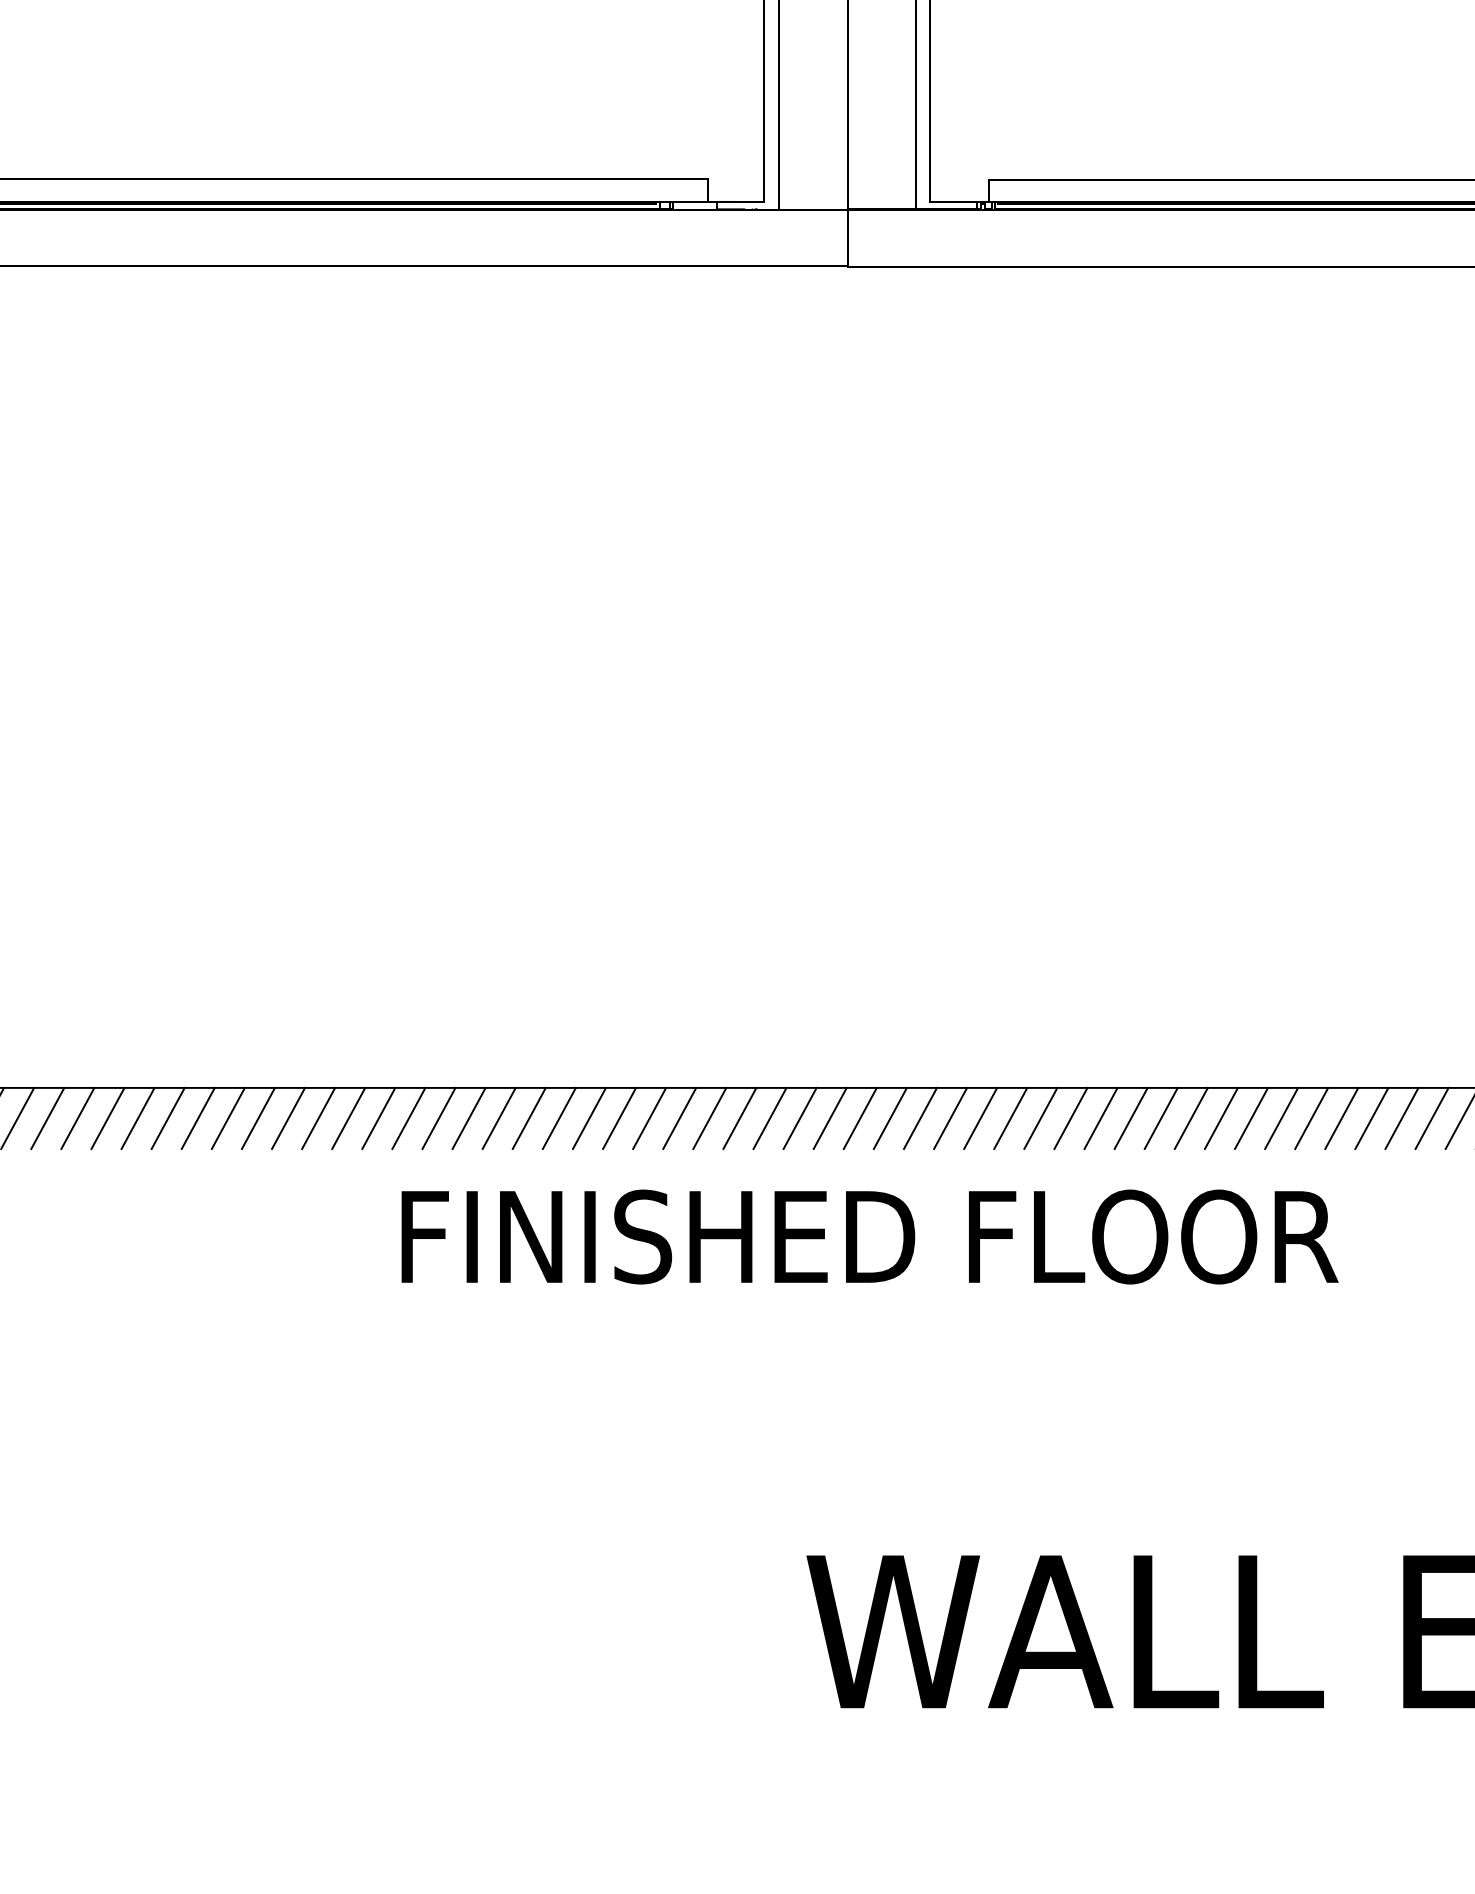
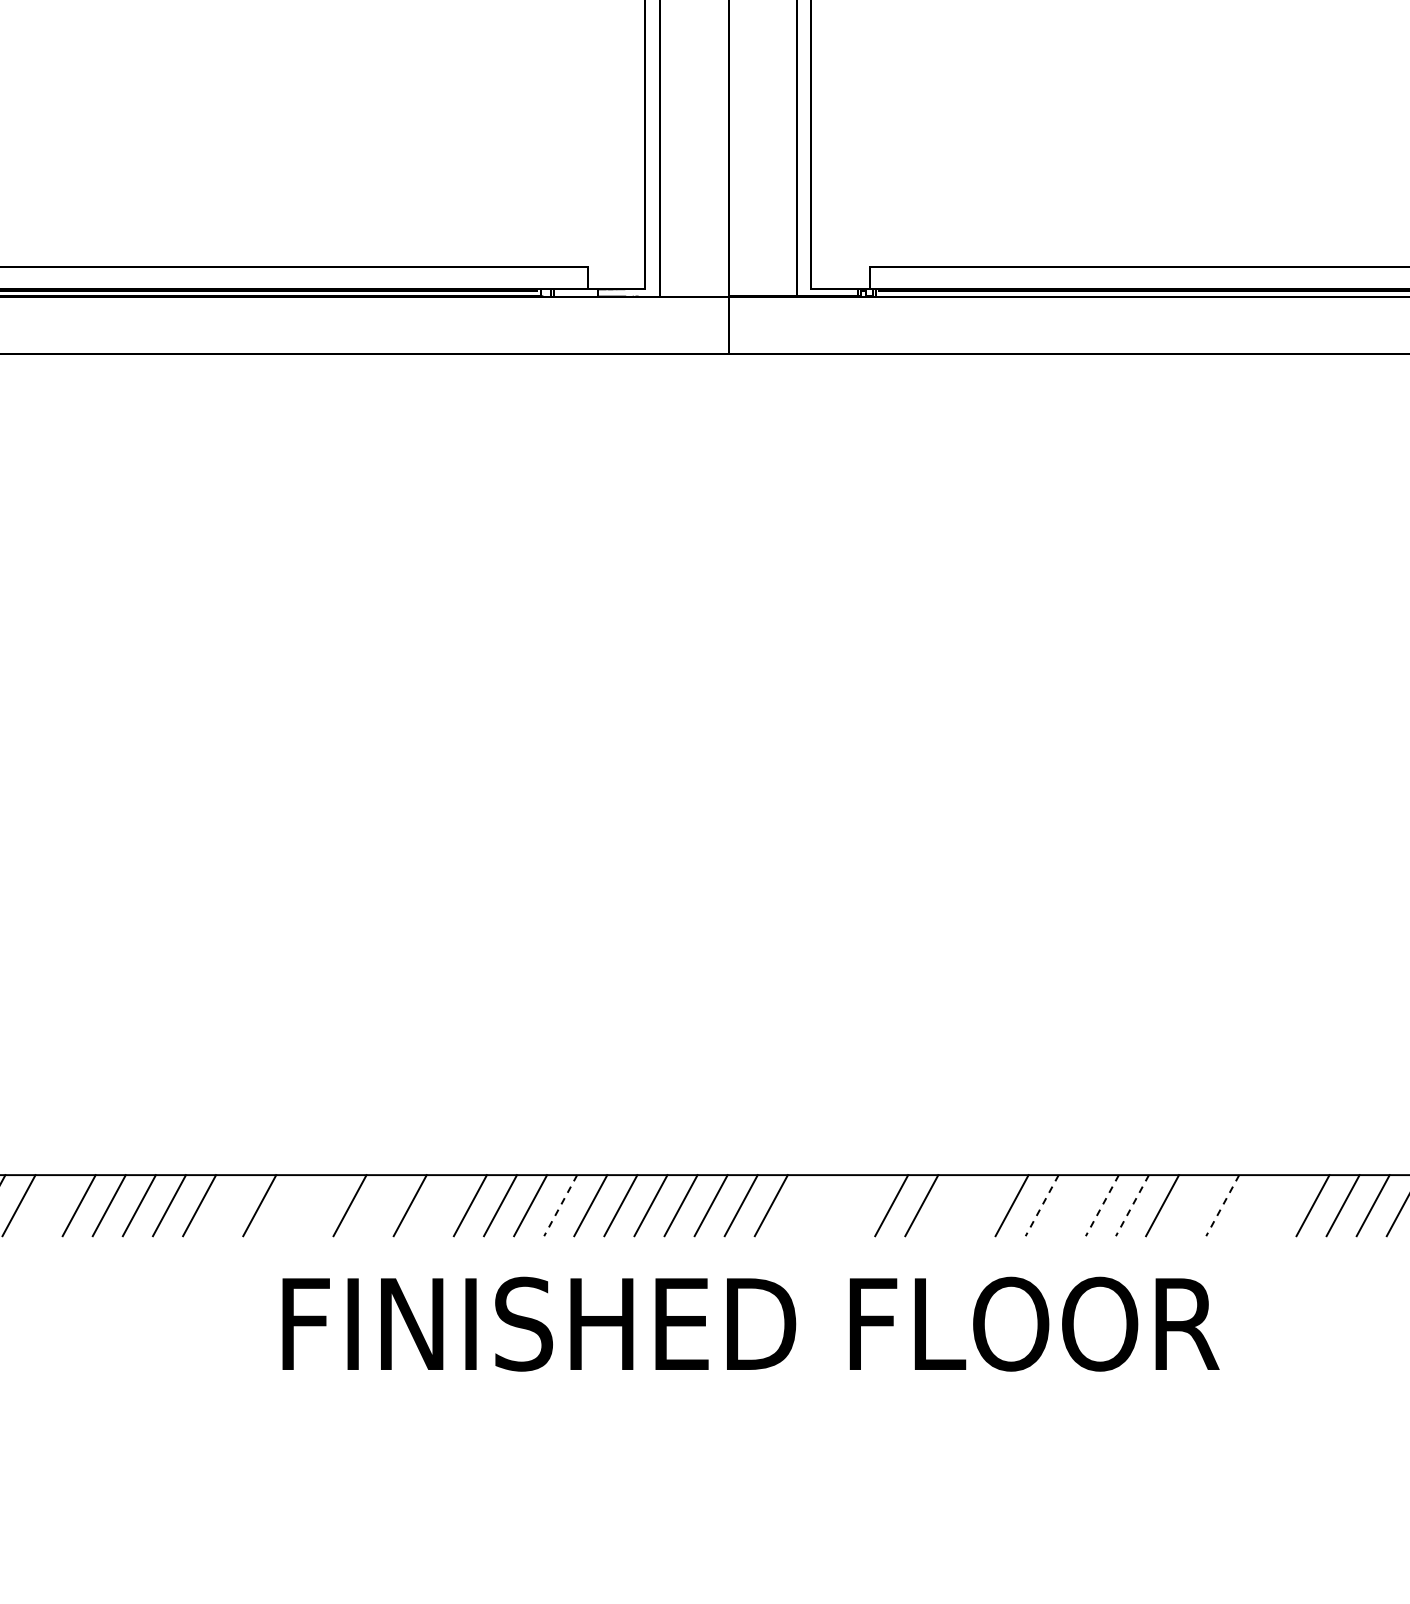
line: (167, 1118) -> (48, 1205), removed
line: (348, 1118) -> (229, 1205), removed
line: (408, 1118) -> (289, 1205), removed
line: (438, 1118) -> (319, 1205), removed
line: (498, 1118) -> (379, 1205), removed
line: (558, 1118) -> (439, 1205), removed
line: (679, 1118) -> (560, 1205), solid -> dashed
line: (919, 1118) -> (800, 1205), removed
line: (950, 1118) -> (831, 1205), removed
line: (980, 1118) -> (861, 1205), removed
line: (1070, 1118) -> (951, 1205), removed
line: (1100, 1118) -> (981, 1205), removed
line: (1161, 1118) -> (1042, 1205), solid -> dashed
line: (1190, 1118) -> (1071, 1205), removed
line: (1221, 1118) -> (1102, 1205), solid -> dashed
line: (1251, 1118) -> (1132, 1205), solid -> dashed
line: (1311, 1118) -> (1192, 1205), removed
line: (1341, 1118) -> (1222, 1205), solid -> dashed
line: (1371, 1118) -> (1252, 1205), removed
line: (1401, 1118) -> (1282, 1205), removed

